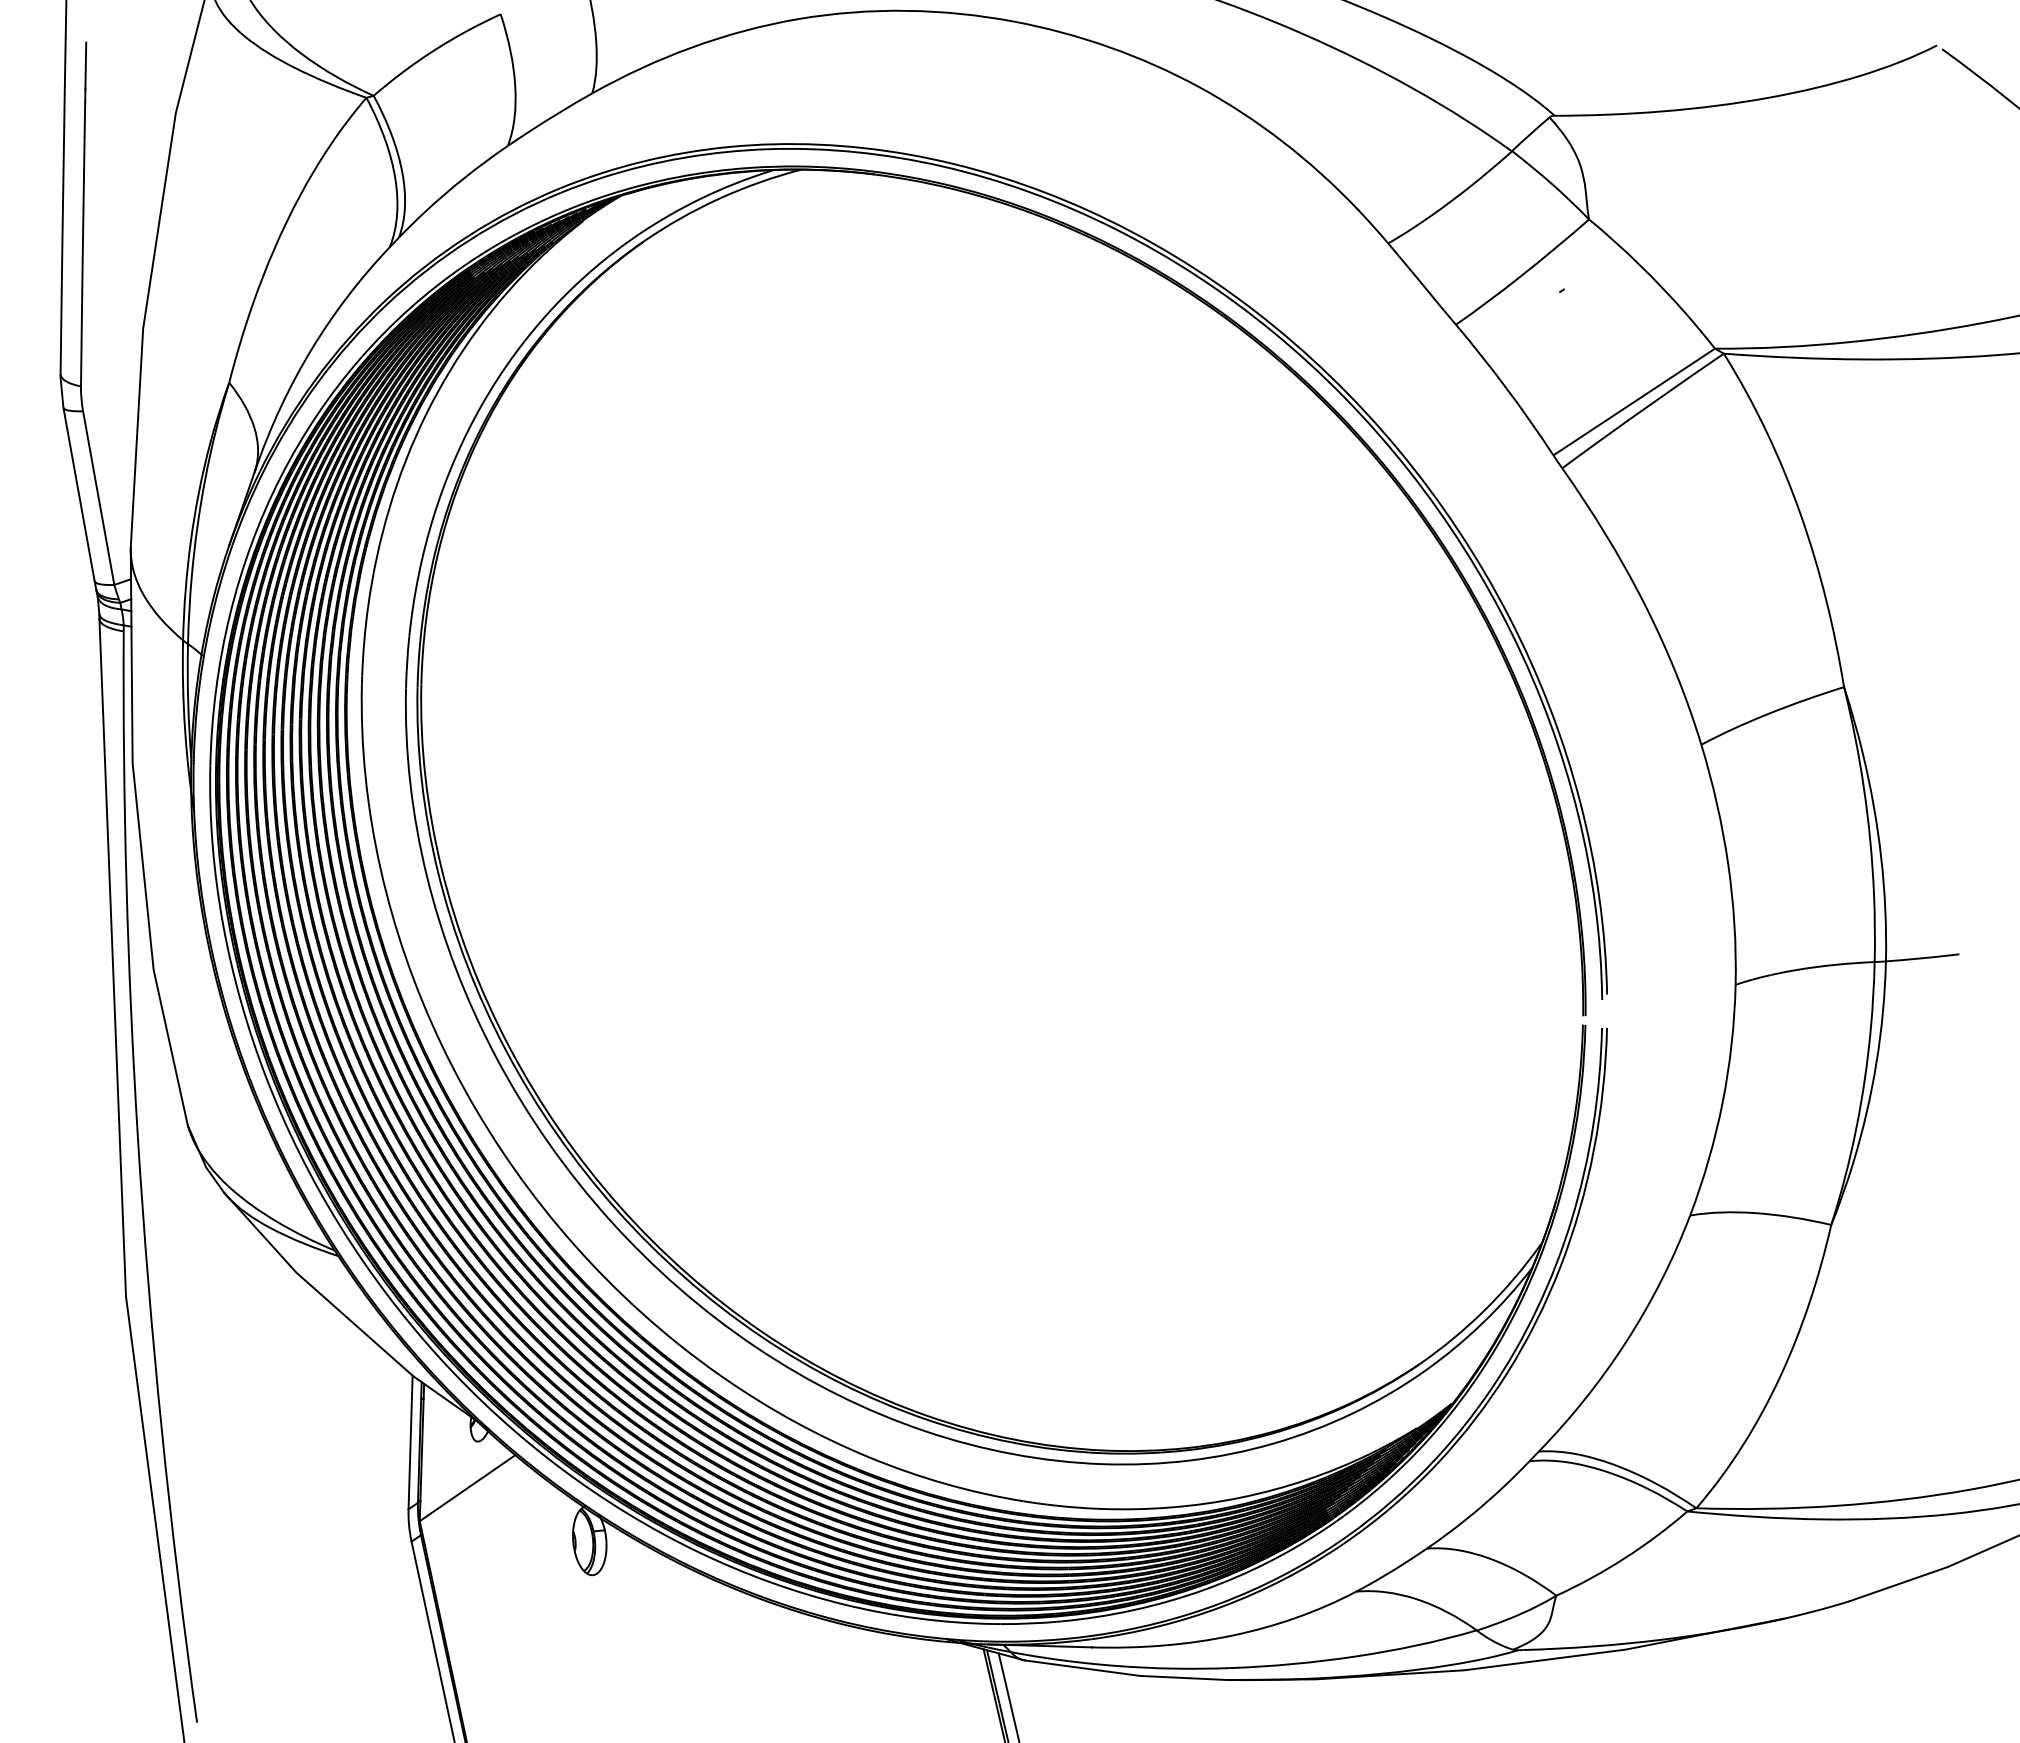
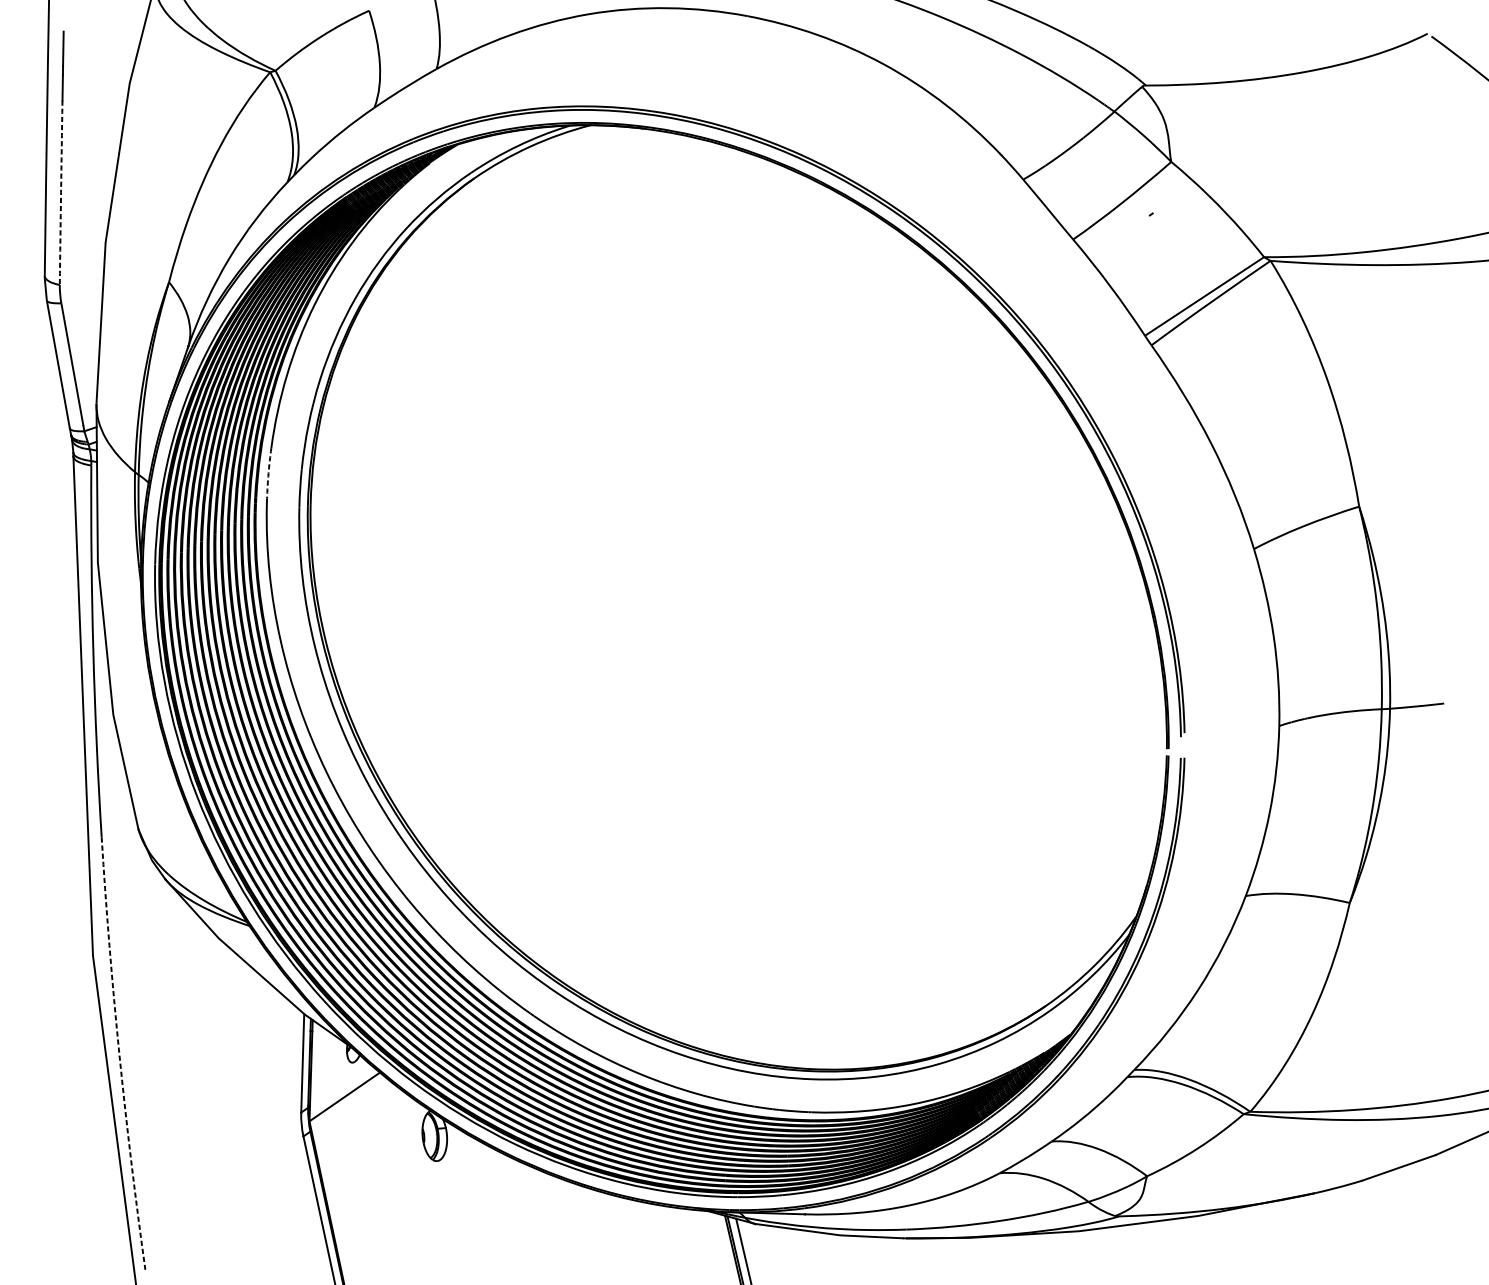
arc: (82, 261) -> (60, 192), solid -> dashed
arc: (364, 642) -> (268, 473), solid -> dashed
arc: (161, 1429) -> (119, 1053), solid -> dashed

